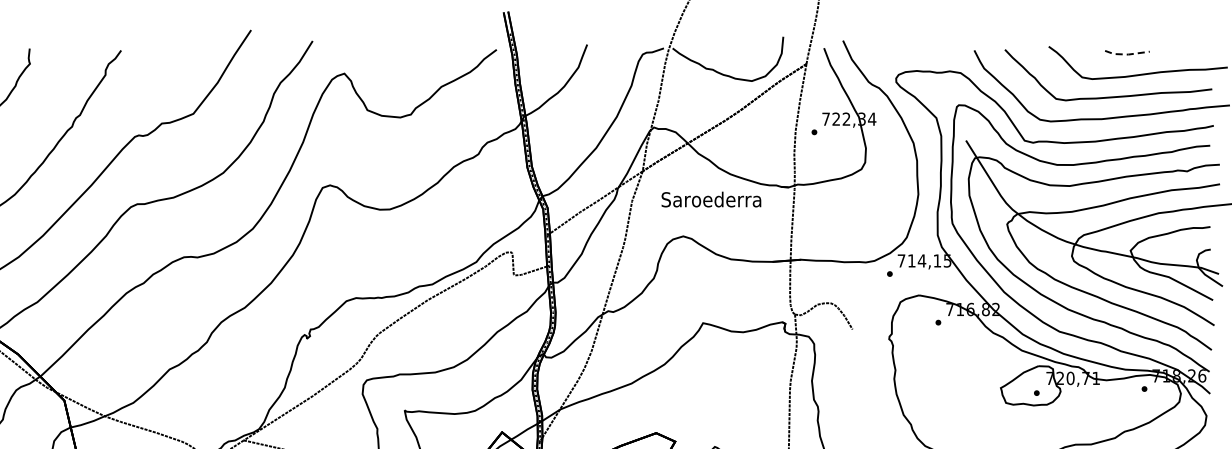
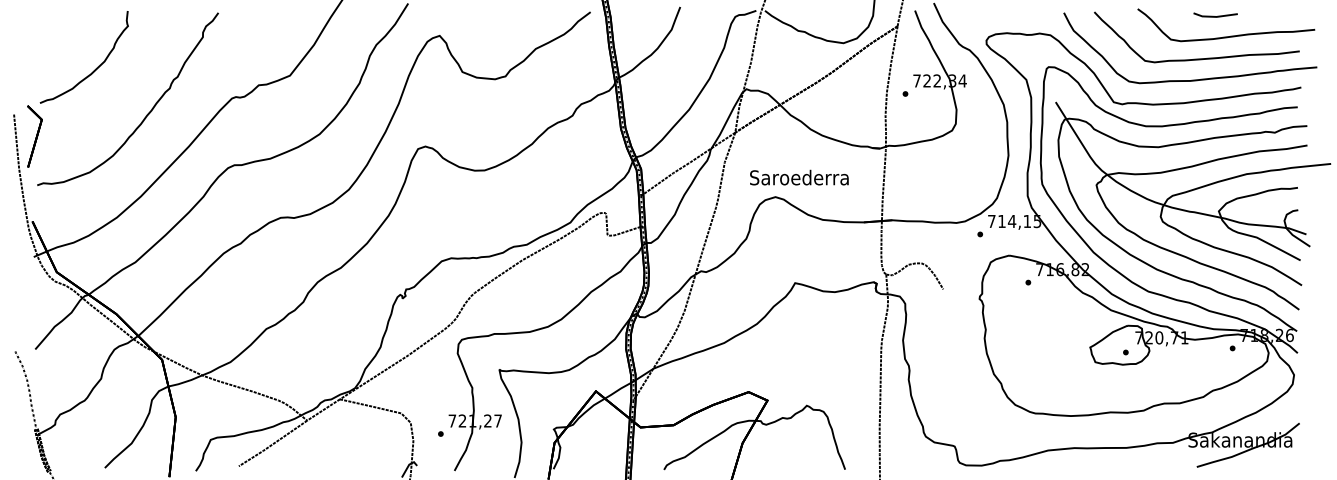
line: (1127, 54) -> (1215, 16), dashed -> solid
text: (711, 199) -> (799, 177), moved

